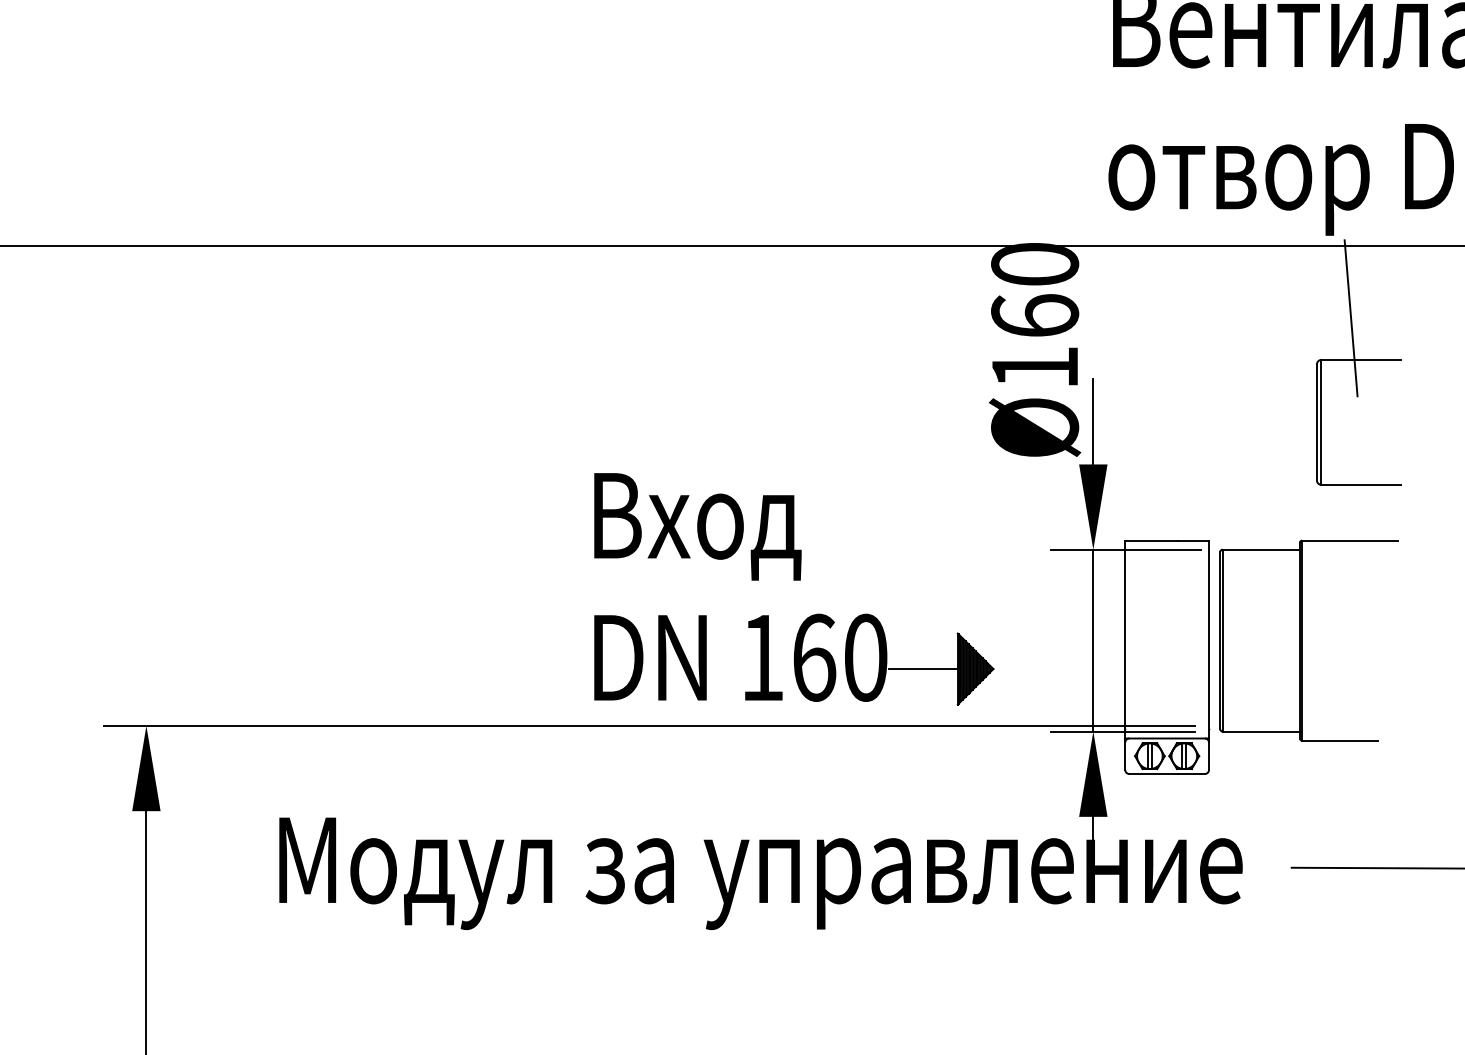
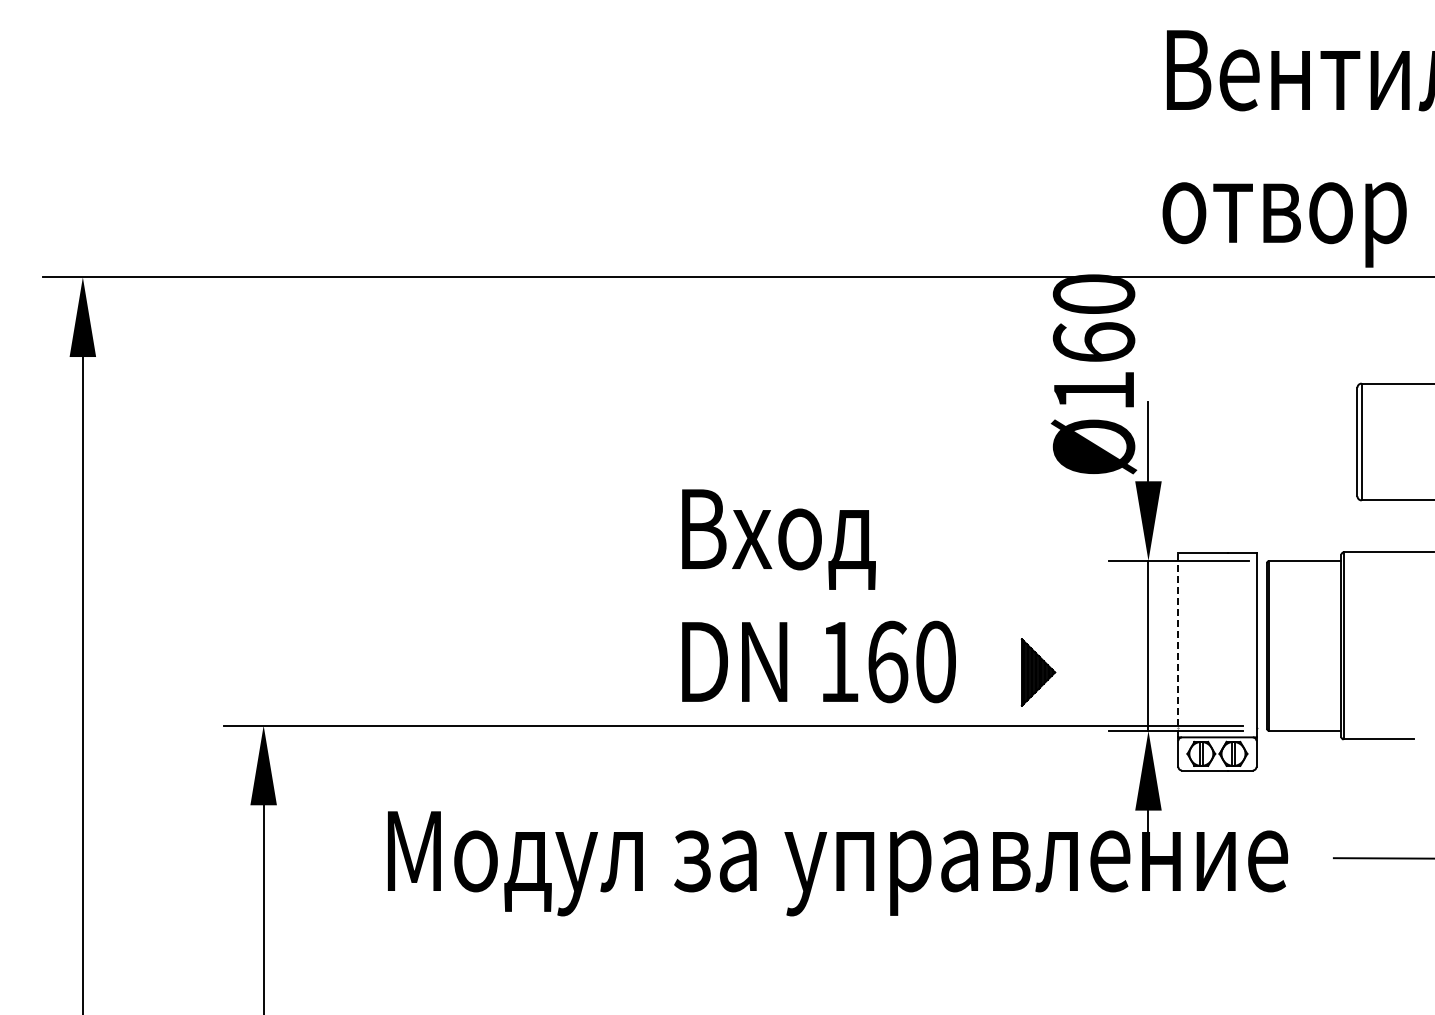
line: (1351, 318) -> (1389, 344), removed
line: (1125, 639) -> (1178, 644), solid -> dashed
line: (923, 669) -> (989, 672), removed

